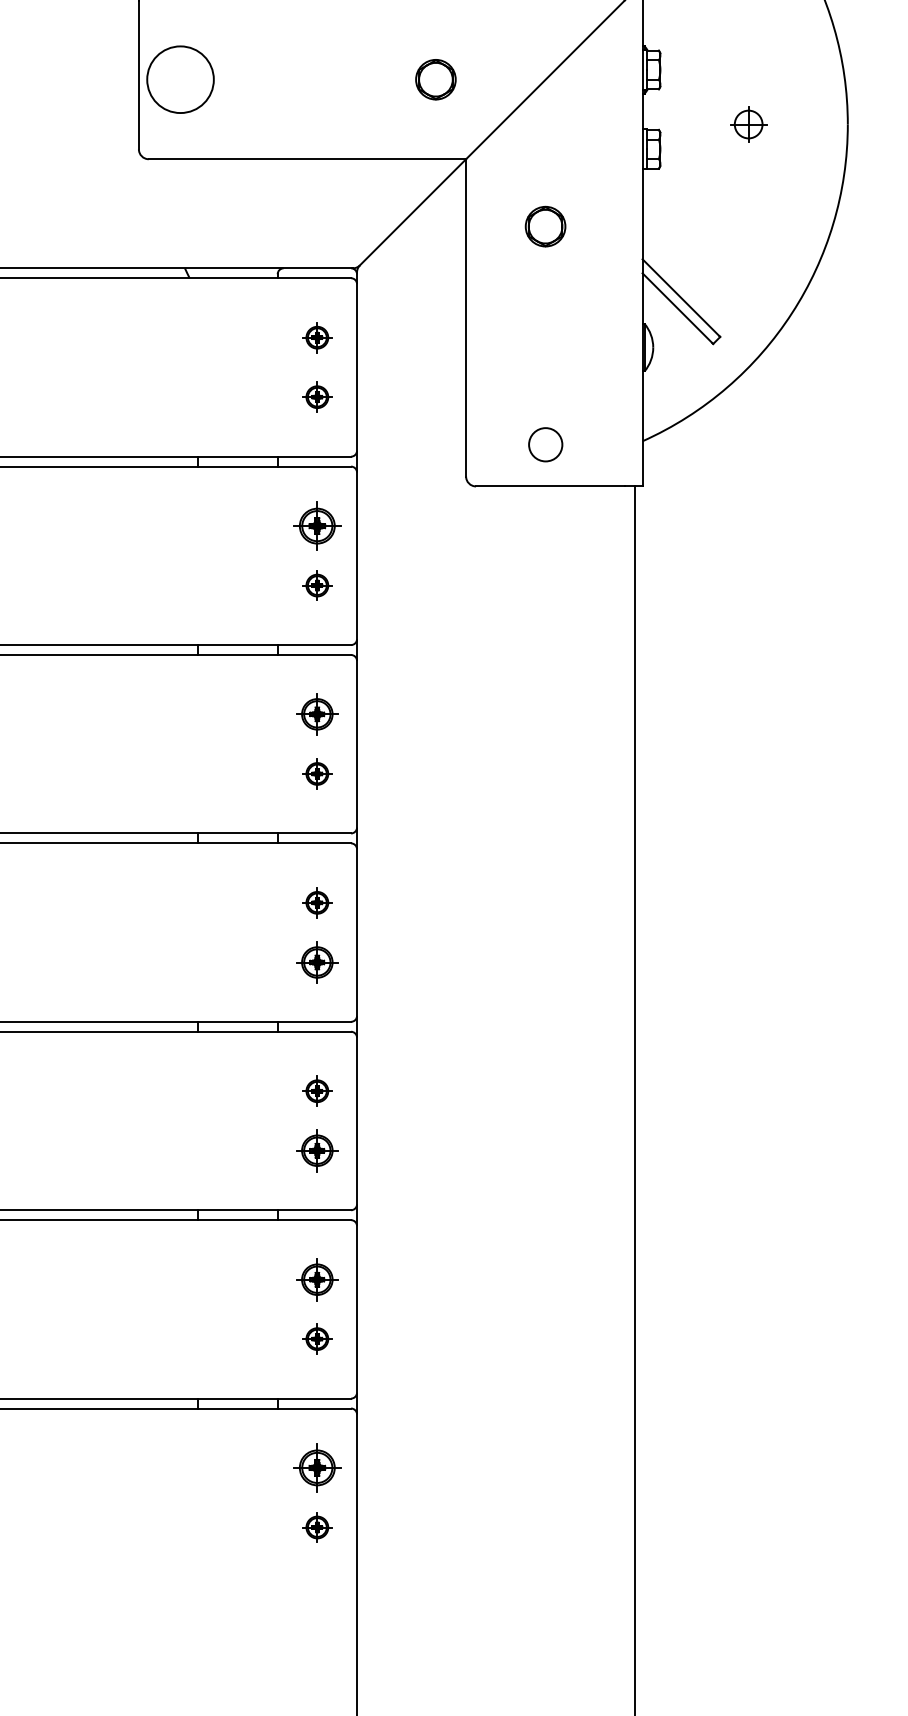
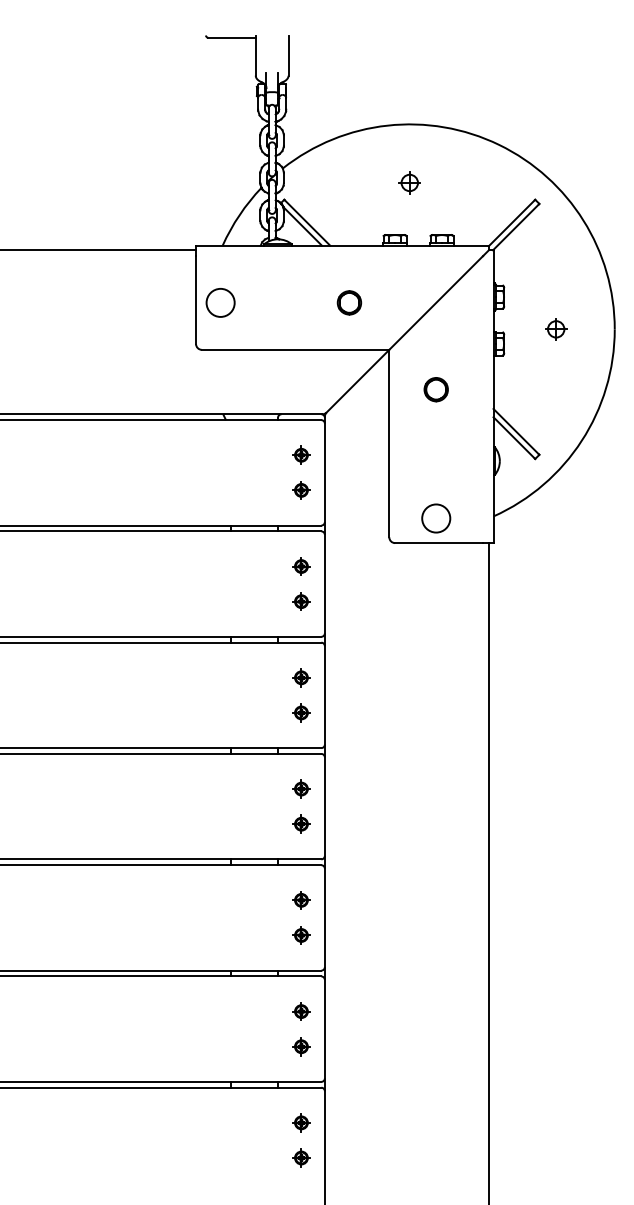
circle: (180, 79) -> (220, 302), size x0.71
part: (435, 79) -> (349, 302), moved
circle: (546, 444) -> (436, 518), size x1.43
part: (317, 526) -> (301, 566), size x0.62
part: (317, 713) -> (301, 677), size x0.71
part: (317, 961) -> (301, 823), size x0.71
part: (317, 1150) -> (301, 935), size x0.71
part: (317, 1279) -> (301, 1011), size x0.71
part: (317, 1467) -> (301, 1122), size x0.62

